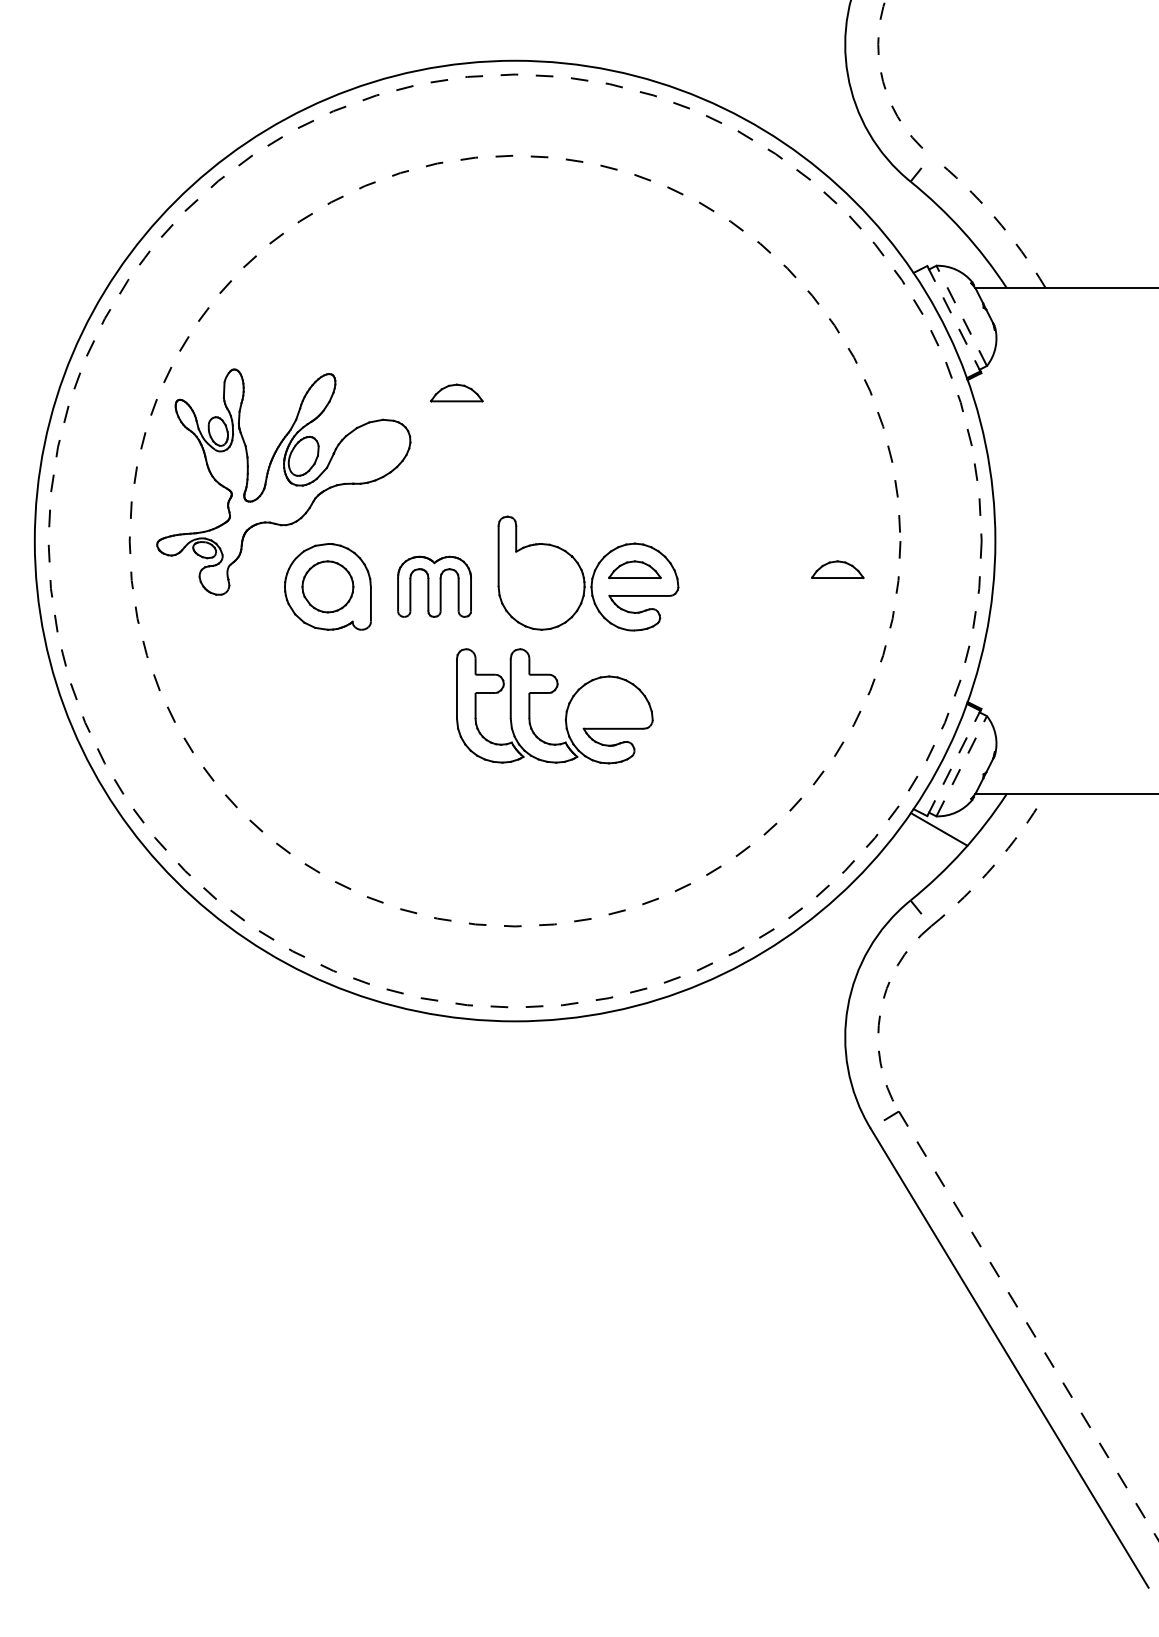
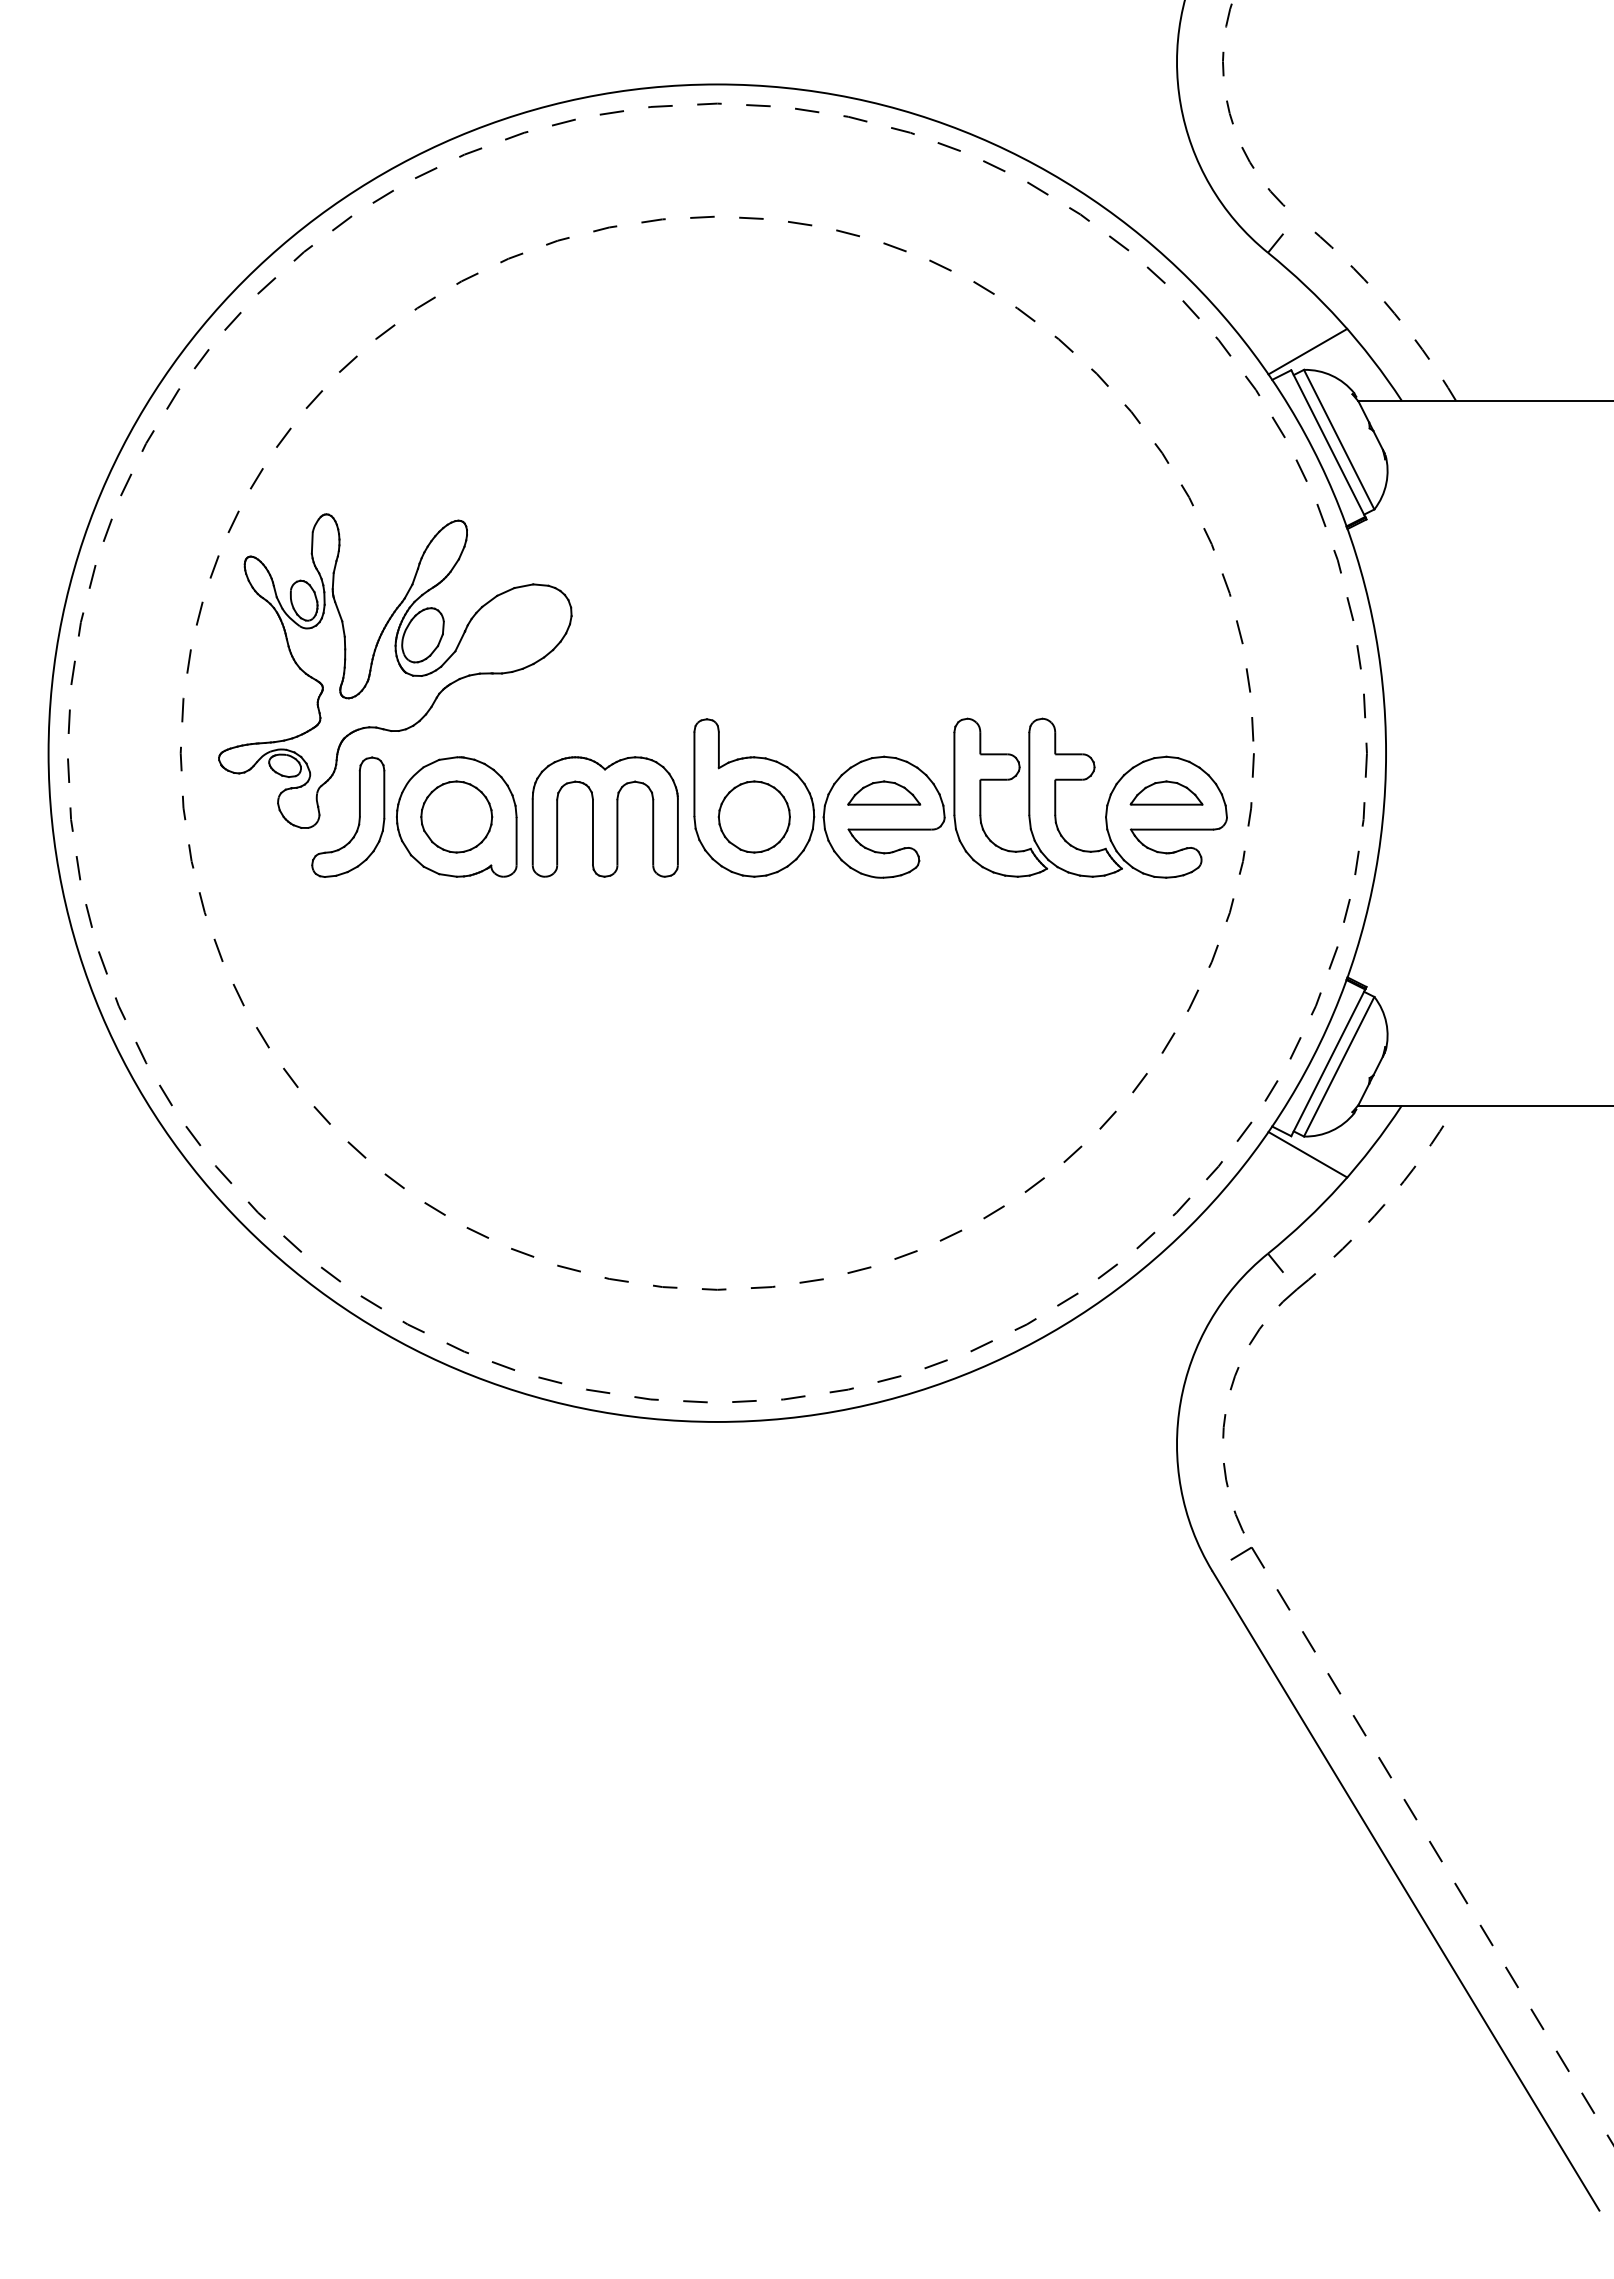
line: (938, 252) -> (1307, 351), added
line: (961, 315) -> (1338, 439), dashed -> solid
line: (954, 319) -> (1328, 444), dashed -> solid
part: (457, 392) -> (636, 546), removed
part: (434, 586) -> (604, 816), size x1.43
part: (541, 586) -> (753, 816), added
part: (257, 587) -> (358, 817), added
part: (566, 708) -> (1107, 801), moved
line: (954, 763) -> (1328, 1062), dashed -> solid
line: (961, 766) -> (1339, 1066), dashed -> solid

